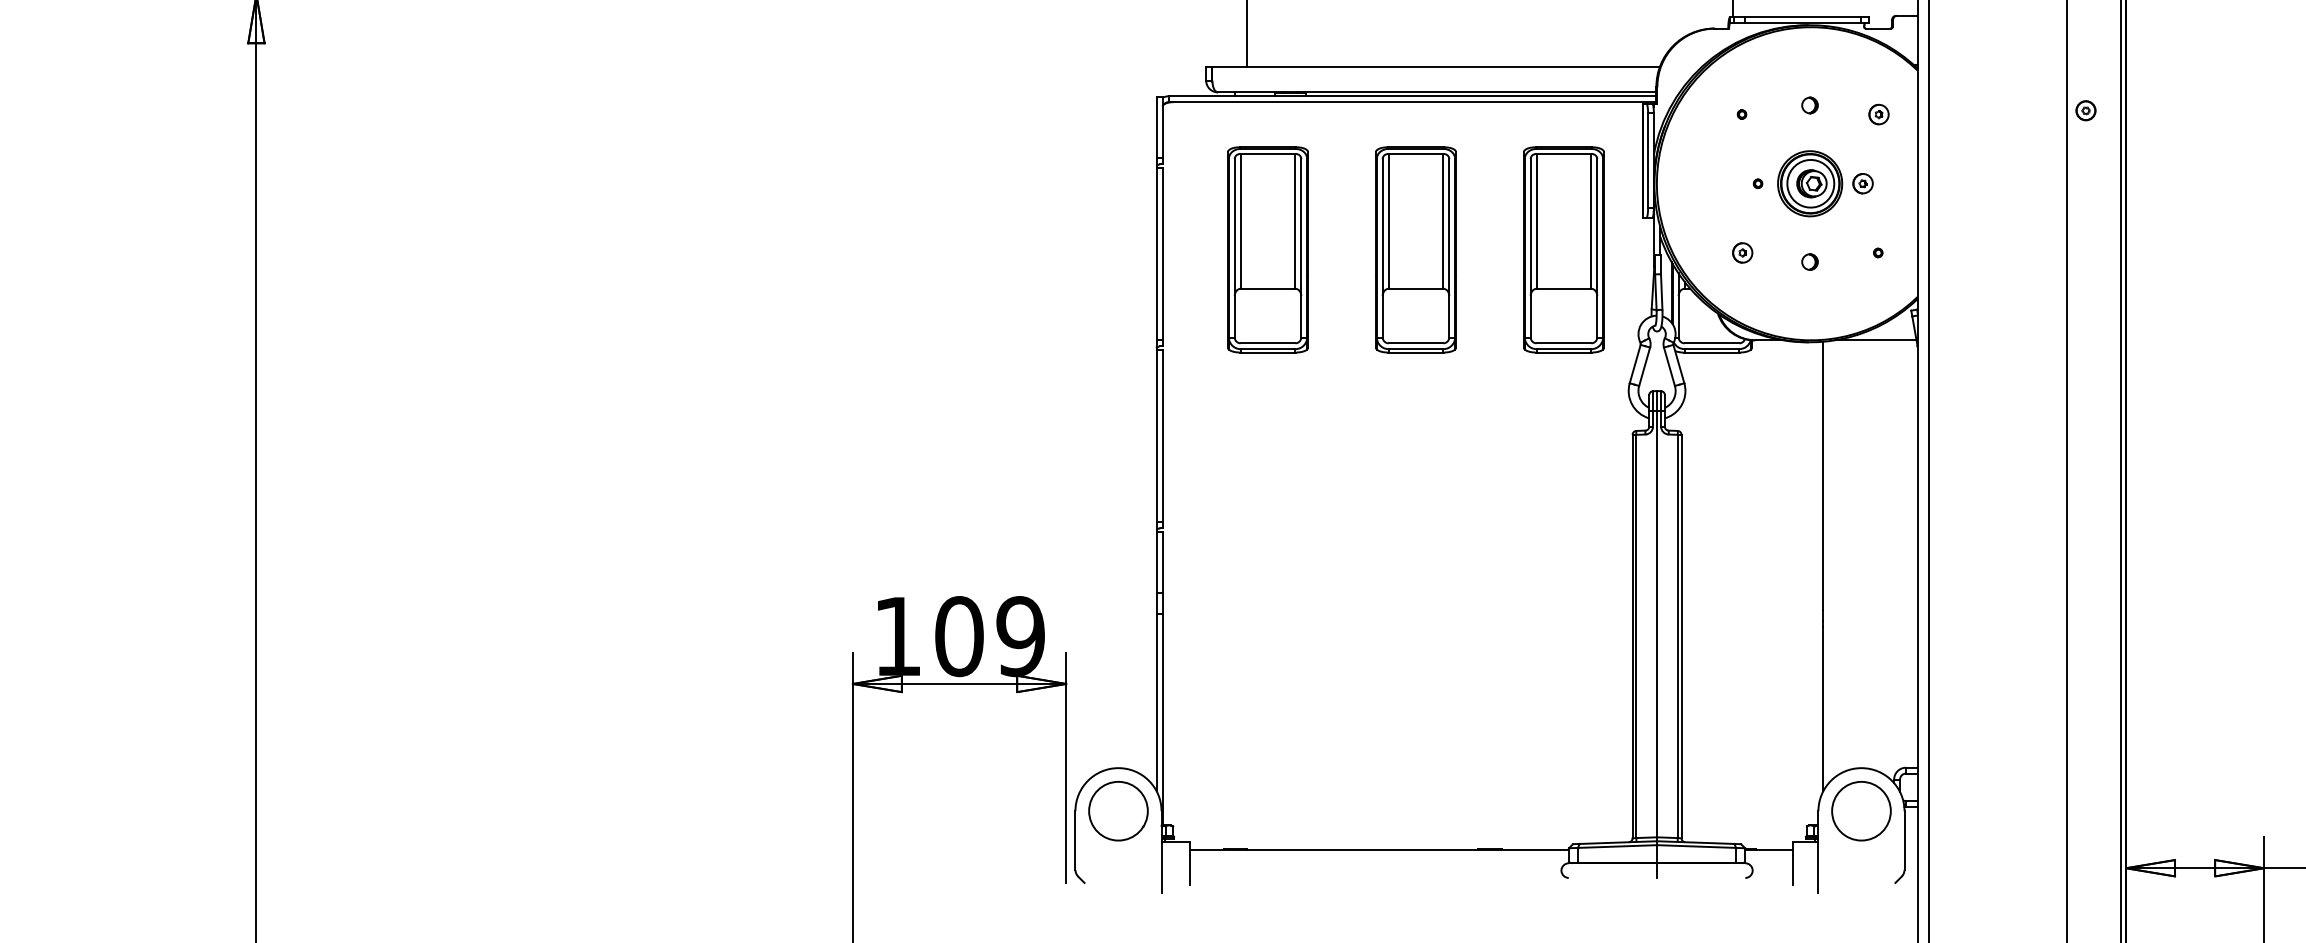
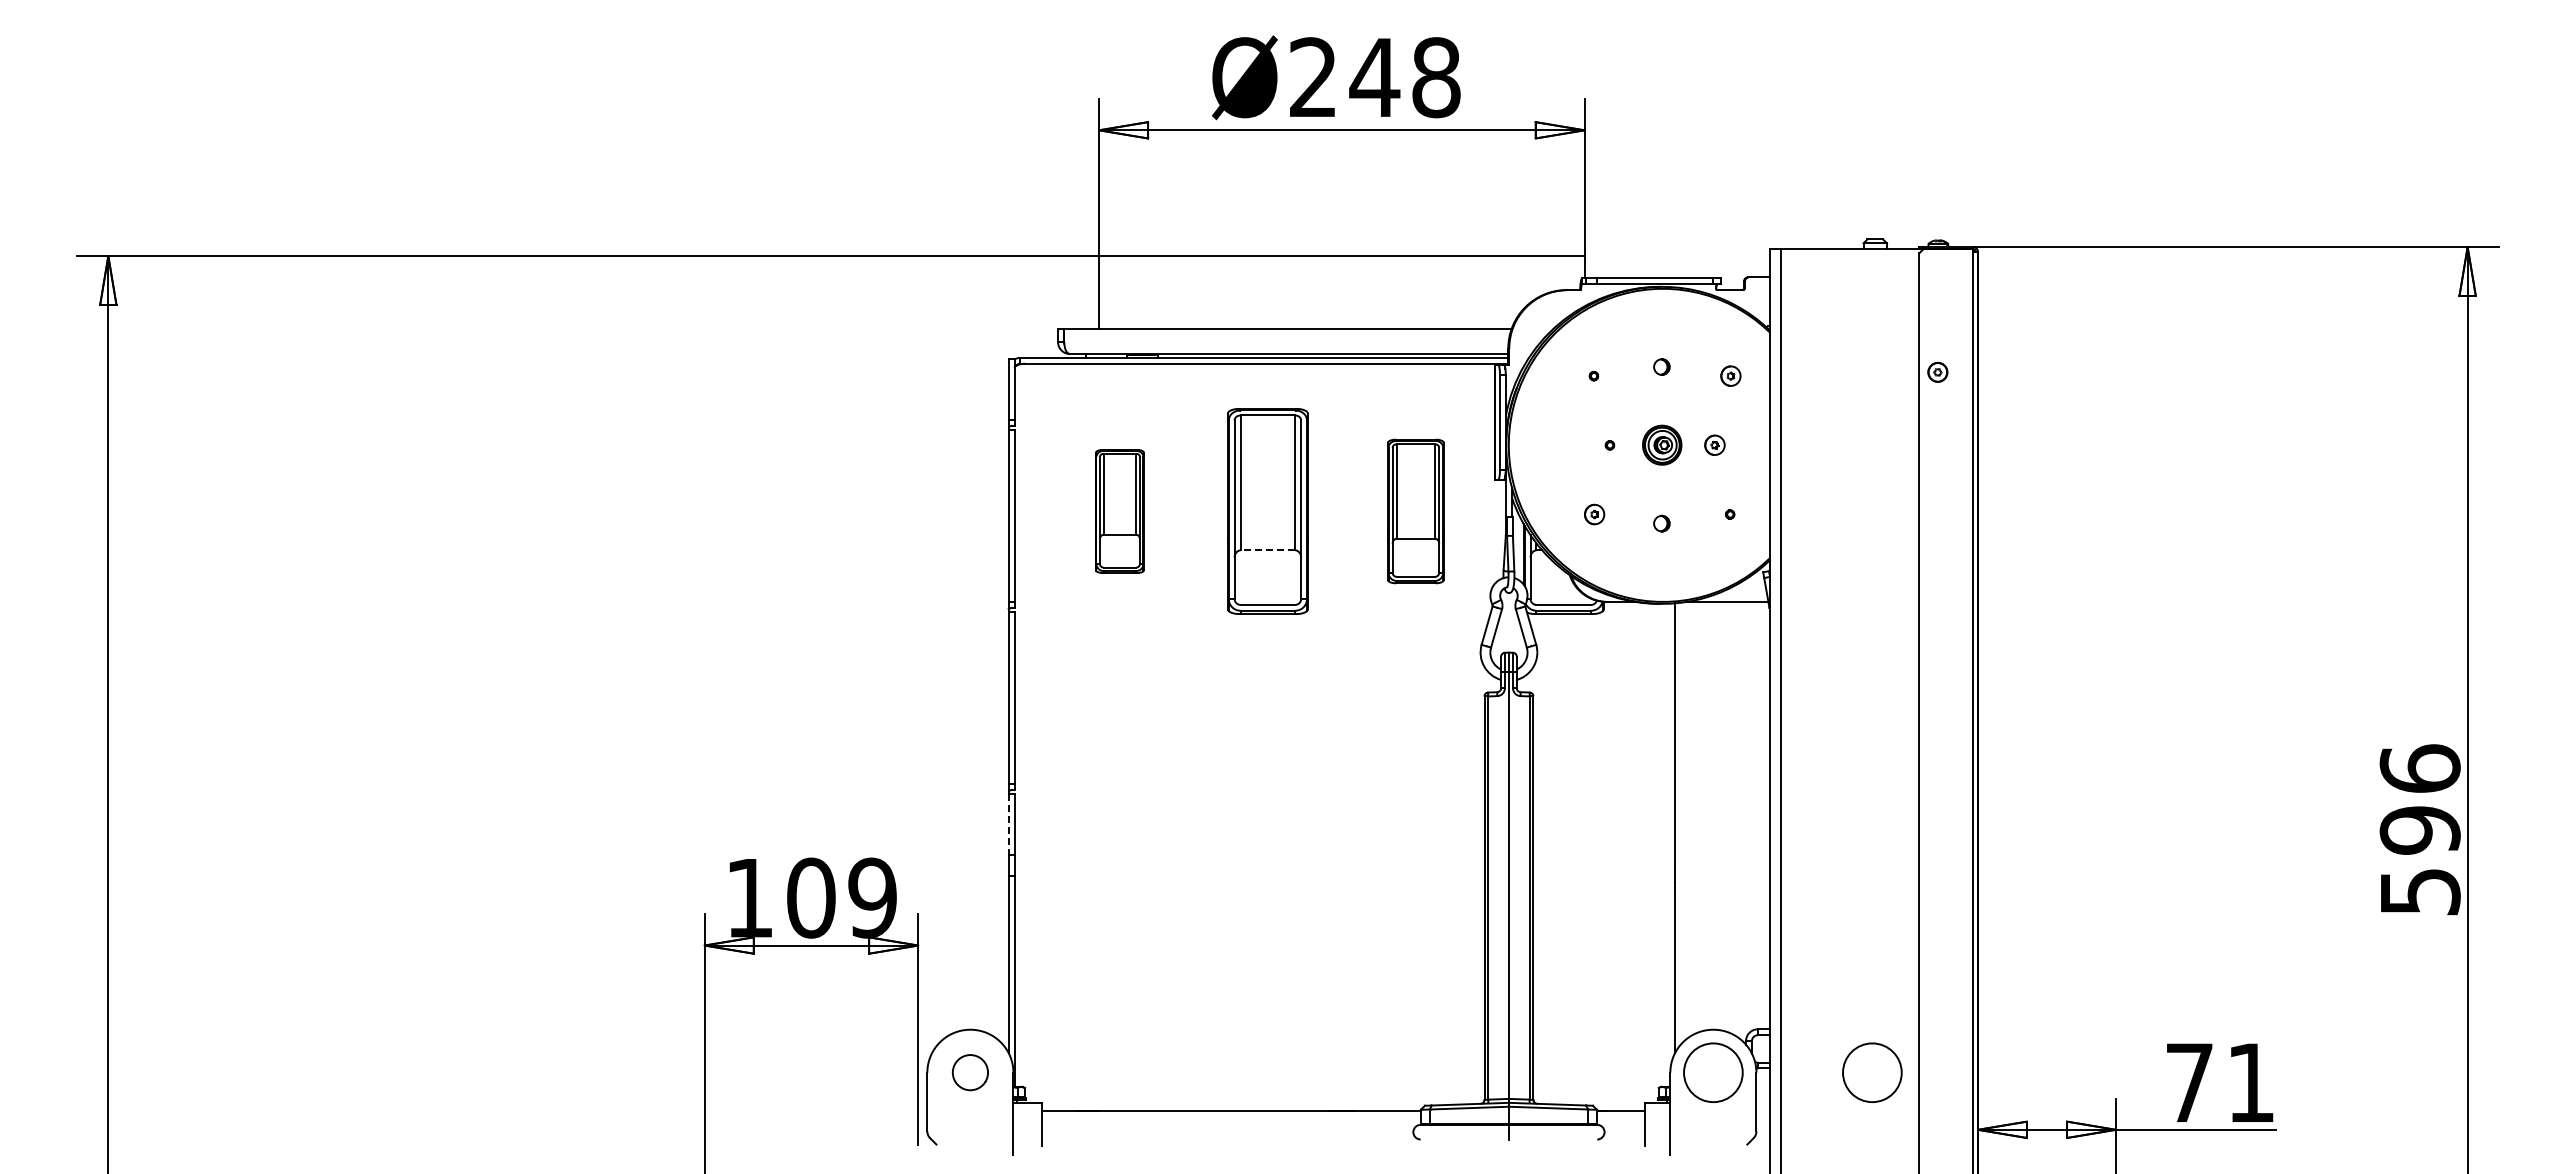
part: (1810, 182) -> (1662, 444), size x0.6
part: (1267, 249) -> (1119, 511), size x0.6
part: (1563, 249) -> (1415, 511), size x0.7
line: (1415, 288) -> (1267, 550), solid -> dashed
line: (1156, 562) -> (1008, 824), solid -> dashed
circle: (1118, 810) -> (970, 1072), size x0.6
circle: (2020, 810) -> (1872, 1072), added

